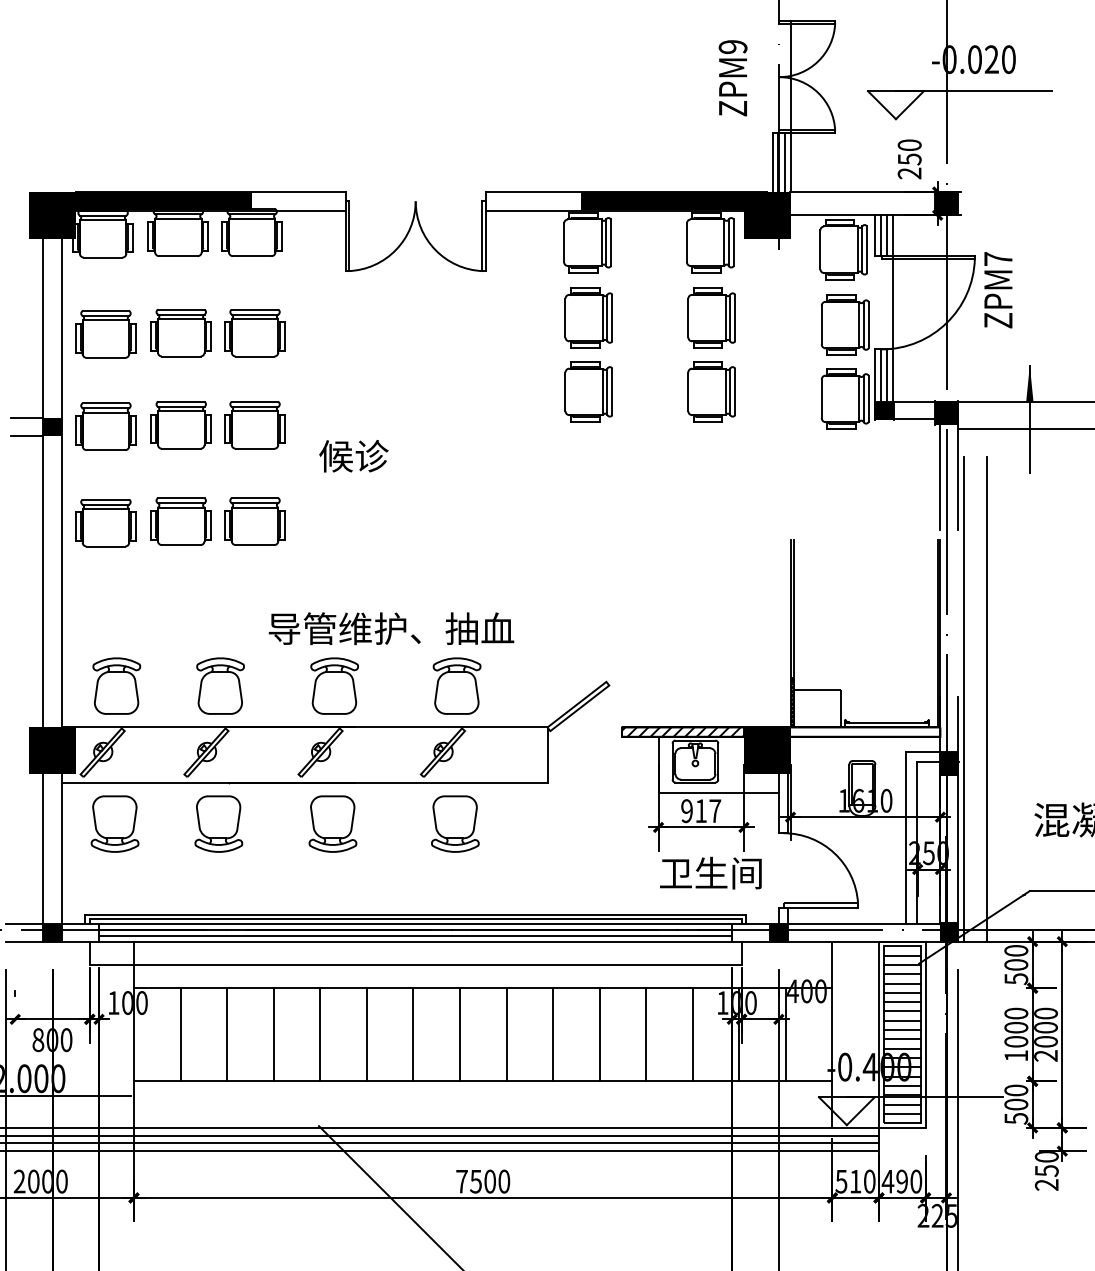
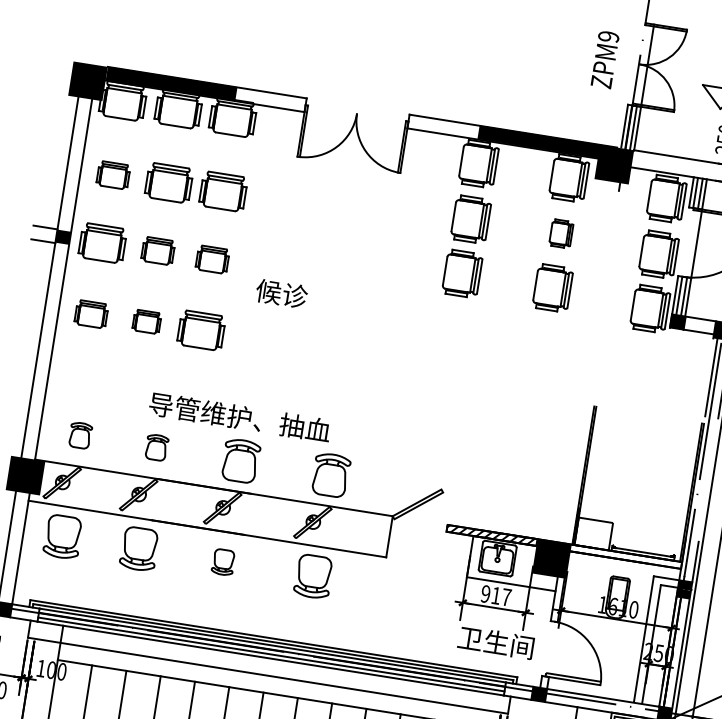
part: (711, 317) -> (561, 233), size x0.6
part: (105, 334) -> (113, 175), size x0.7
part: (180, 425) -> (157, 251), size x0.7
part: (254, 425) -> (212, 259), size x0.7
part: (180, 521) -> (146, 321), size x0.6
part: (105, 523) -> (91, 314), size x0.7
text: (391, 628) -> (240, 417), moved
part: (116, 685) -> (80, 435), size x0.6
part: (220, 685) -> (156, 447), size x0.6
part: (332, 823) -> (223, 561), size x0.6

